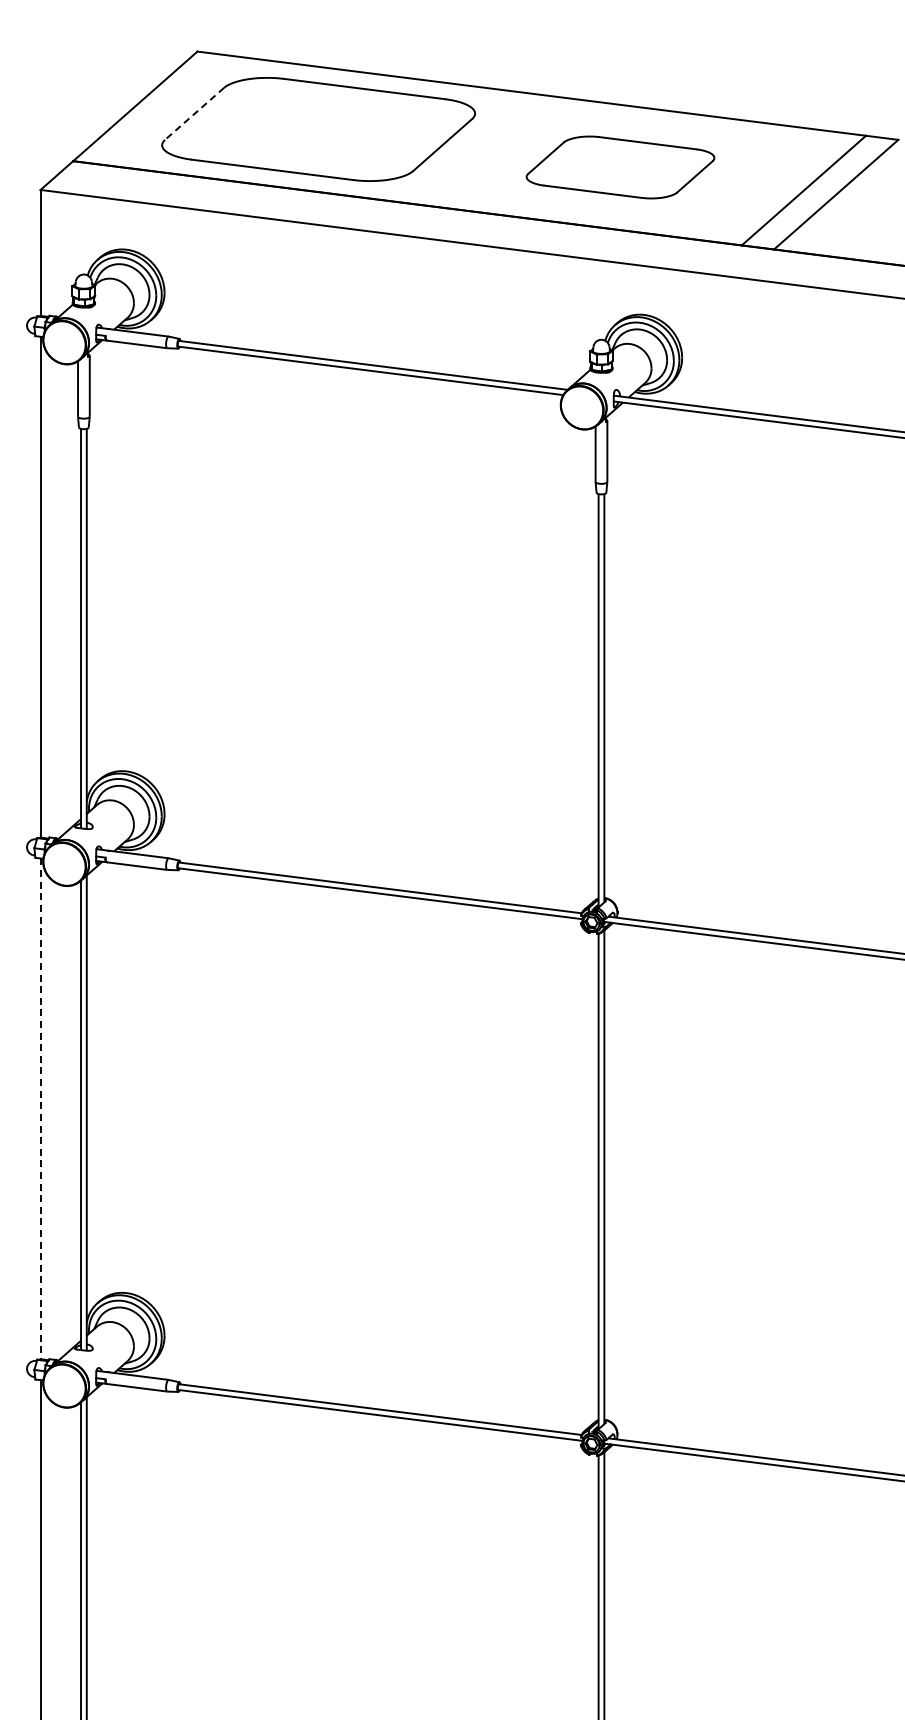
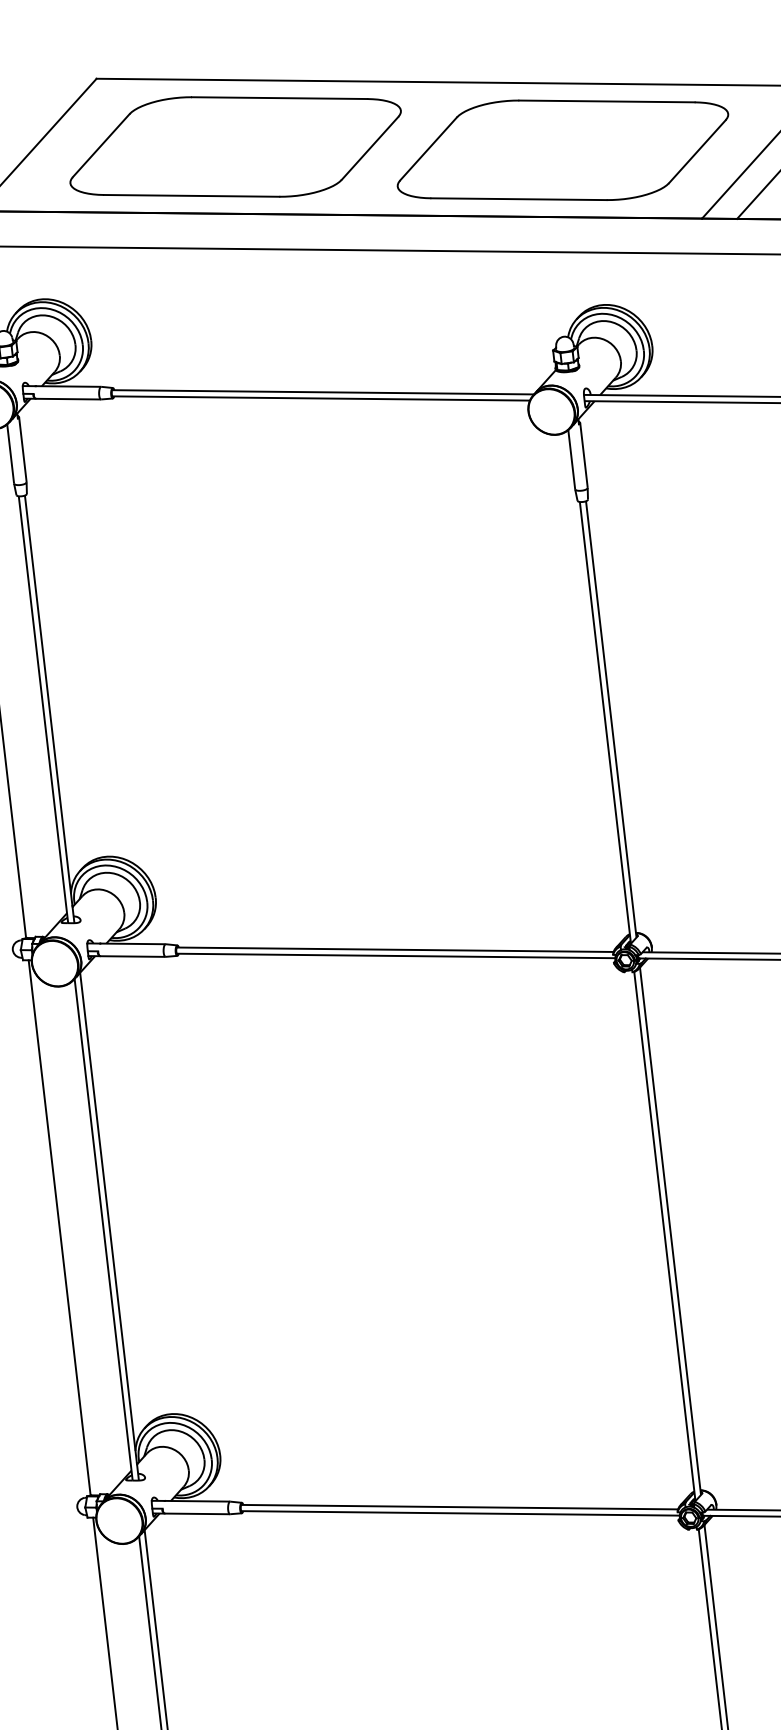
line: (194, 114) -> (101, 146), dashed -> solid
part: (620, 167) -> (562, 150), size x1.67
line: (40, 1109) -> (59, 1228), dashed -> solid

